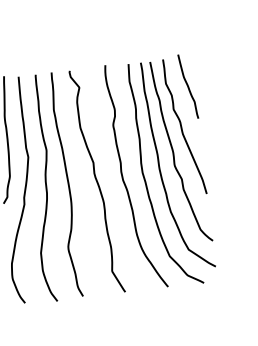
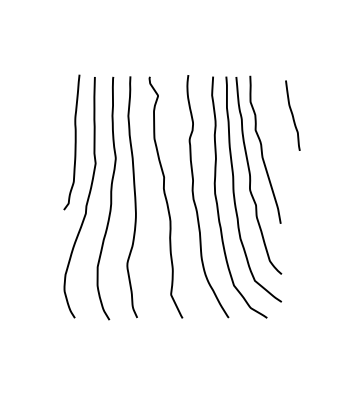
curve: (187, 86) -> (292, 115), moved

